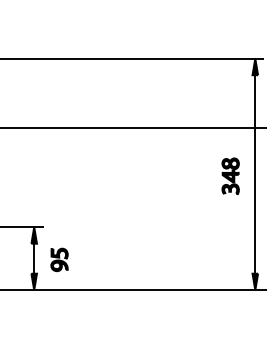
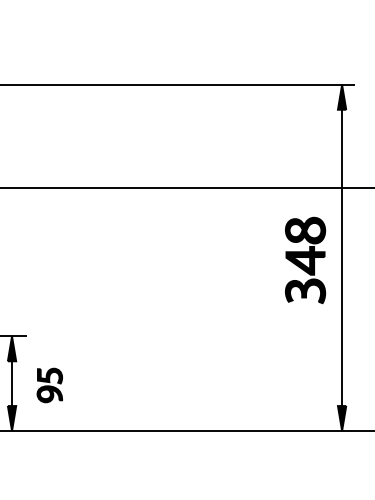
part: (230, 176) -> (305, 260), size x1.6

